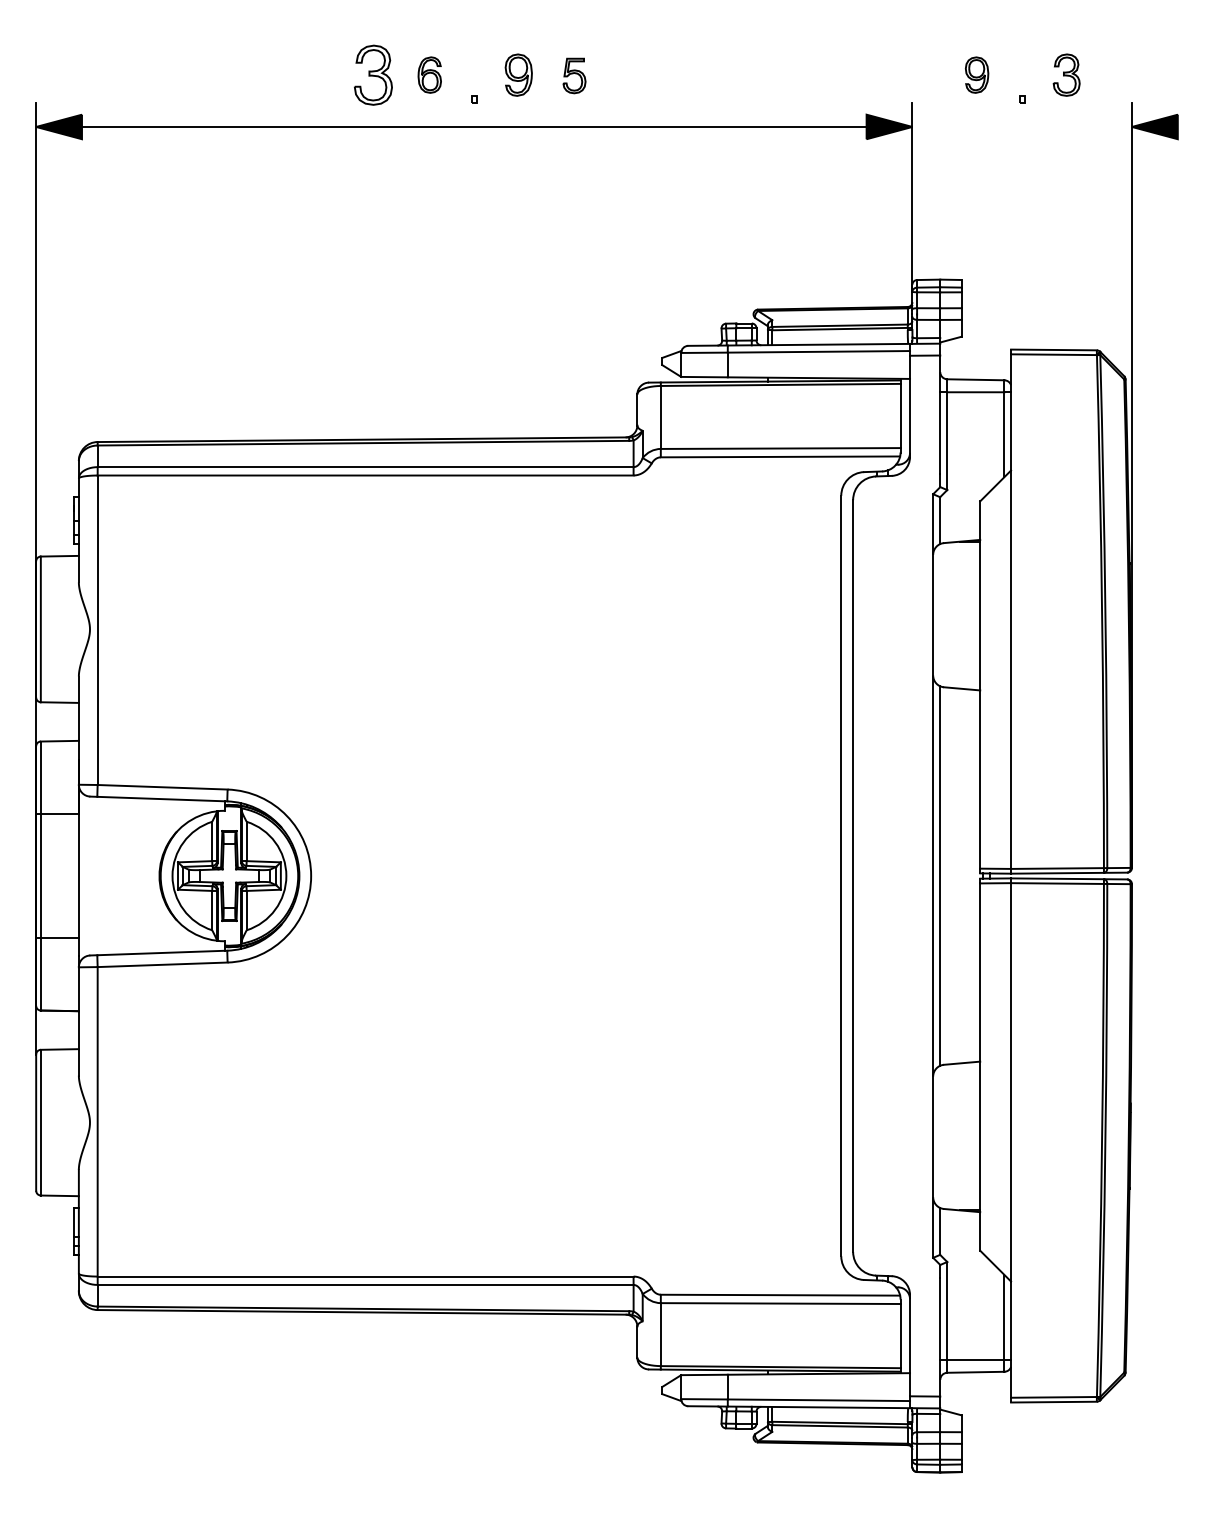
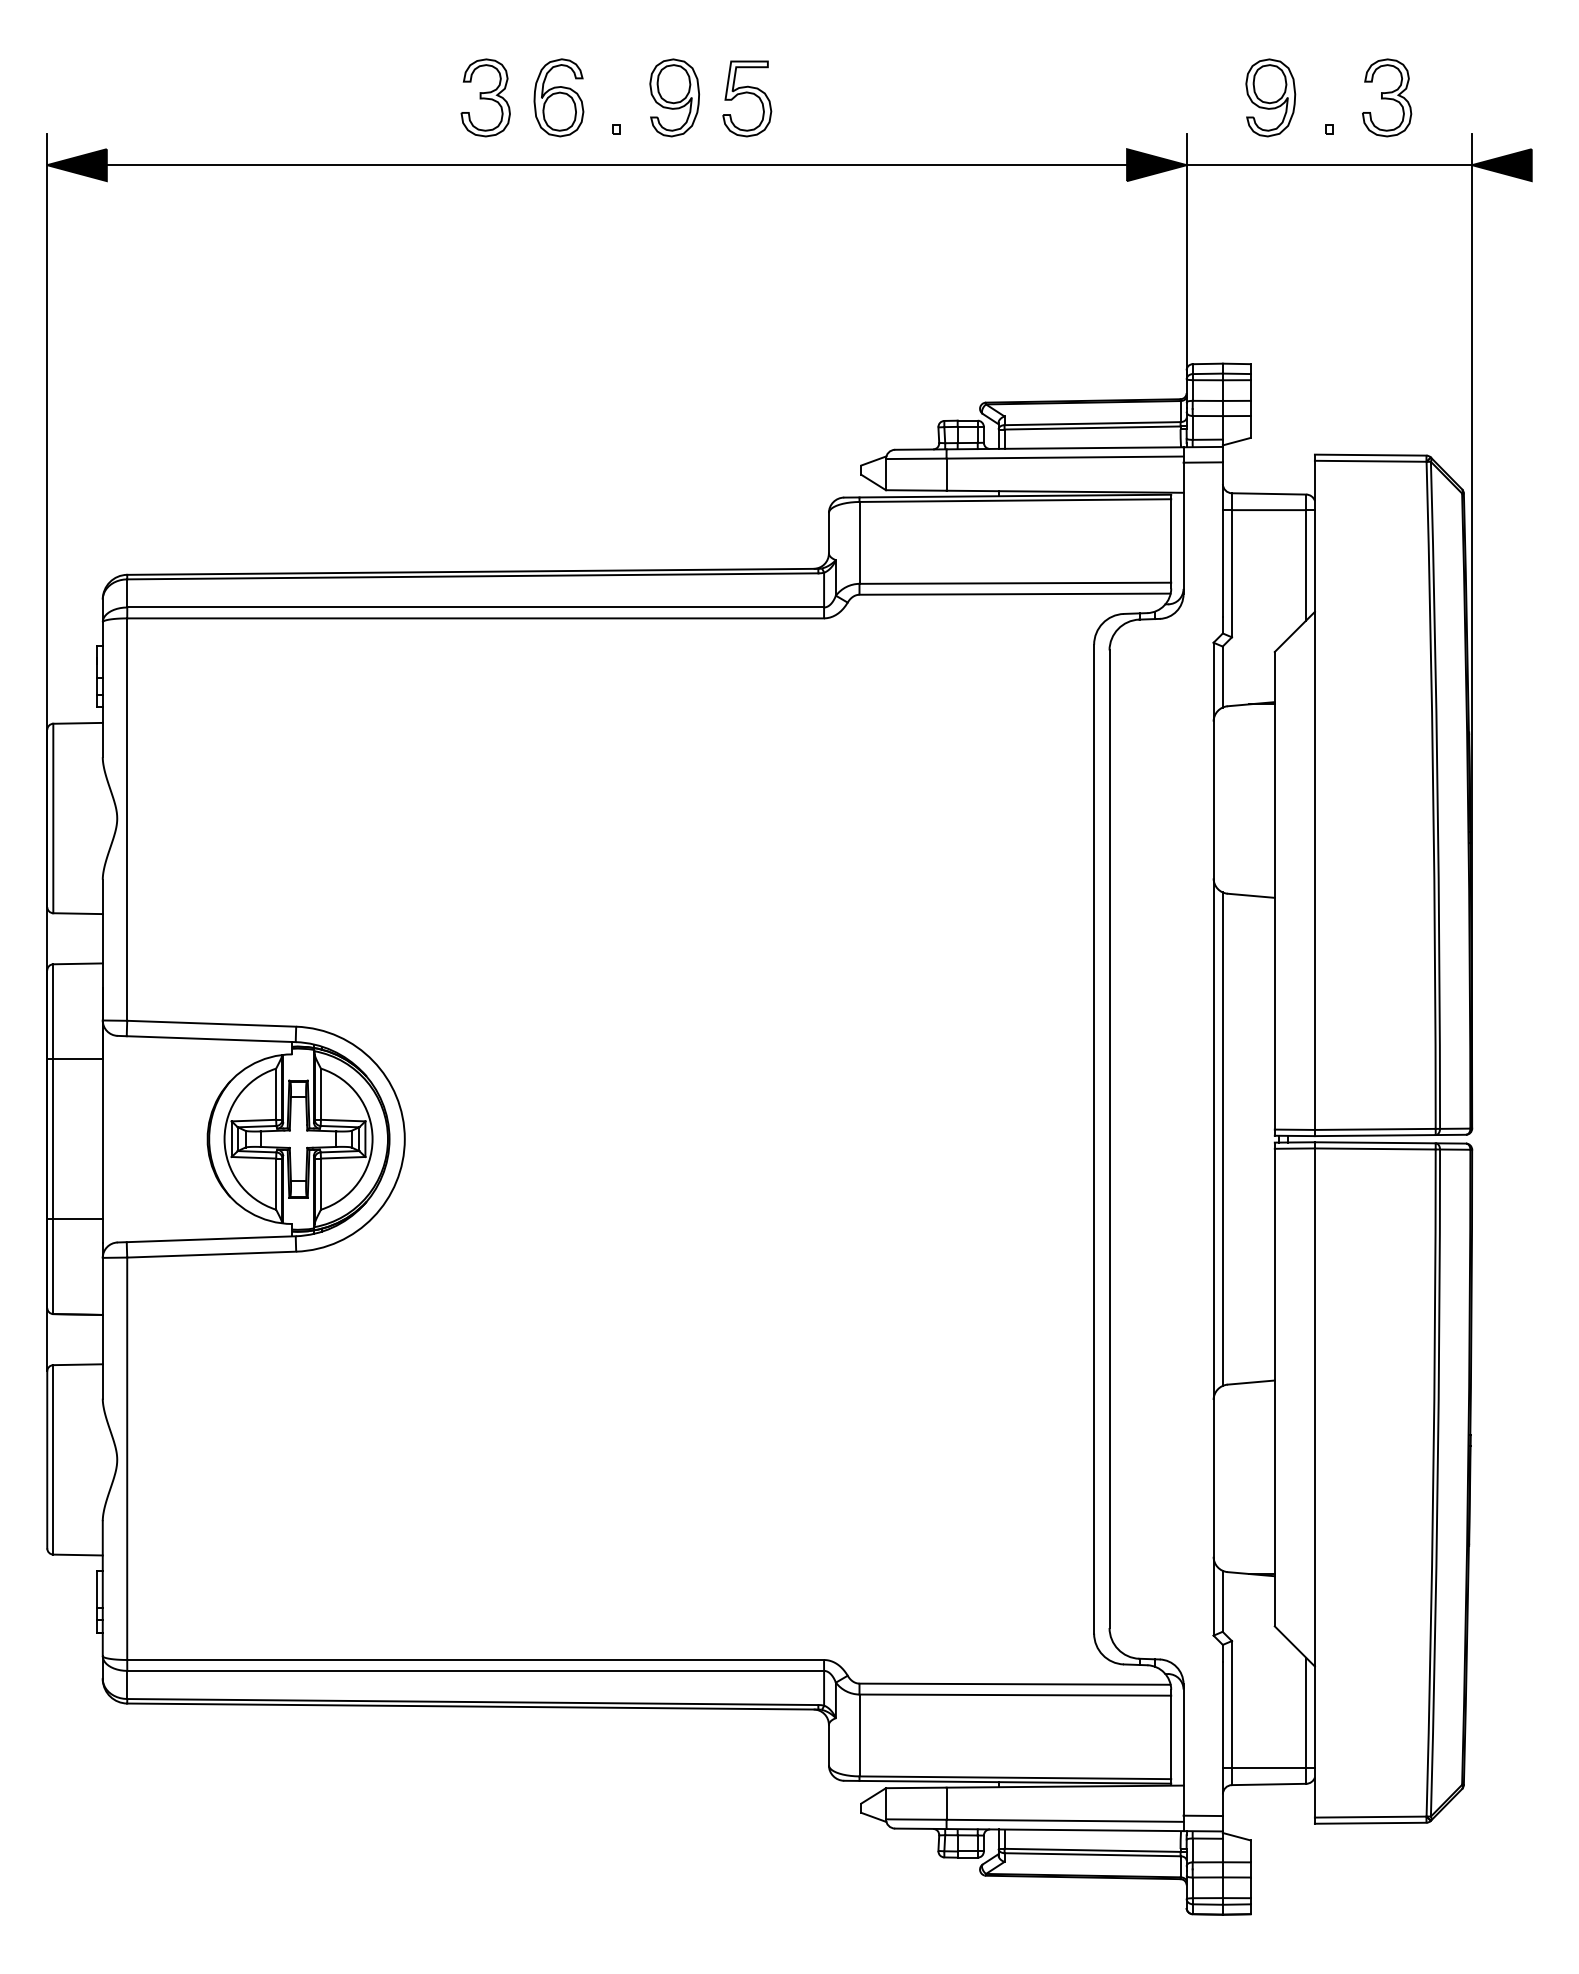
part: (429, 74) -> (558, 96), size x1.67
part: (518, 74) -> (674, 96), size x1.43
part: (976, 74) -> (1269, 96), size x1.67
part: (1066, 74) -> (1386, 96), size x1.43
part: (574, 75) -> (747, 98), size x1.67
line: (1022, 126) -> (1329, 164), added

